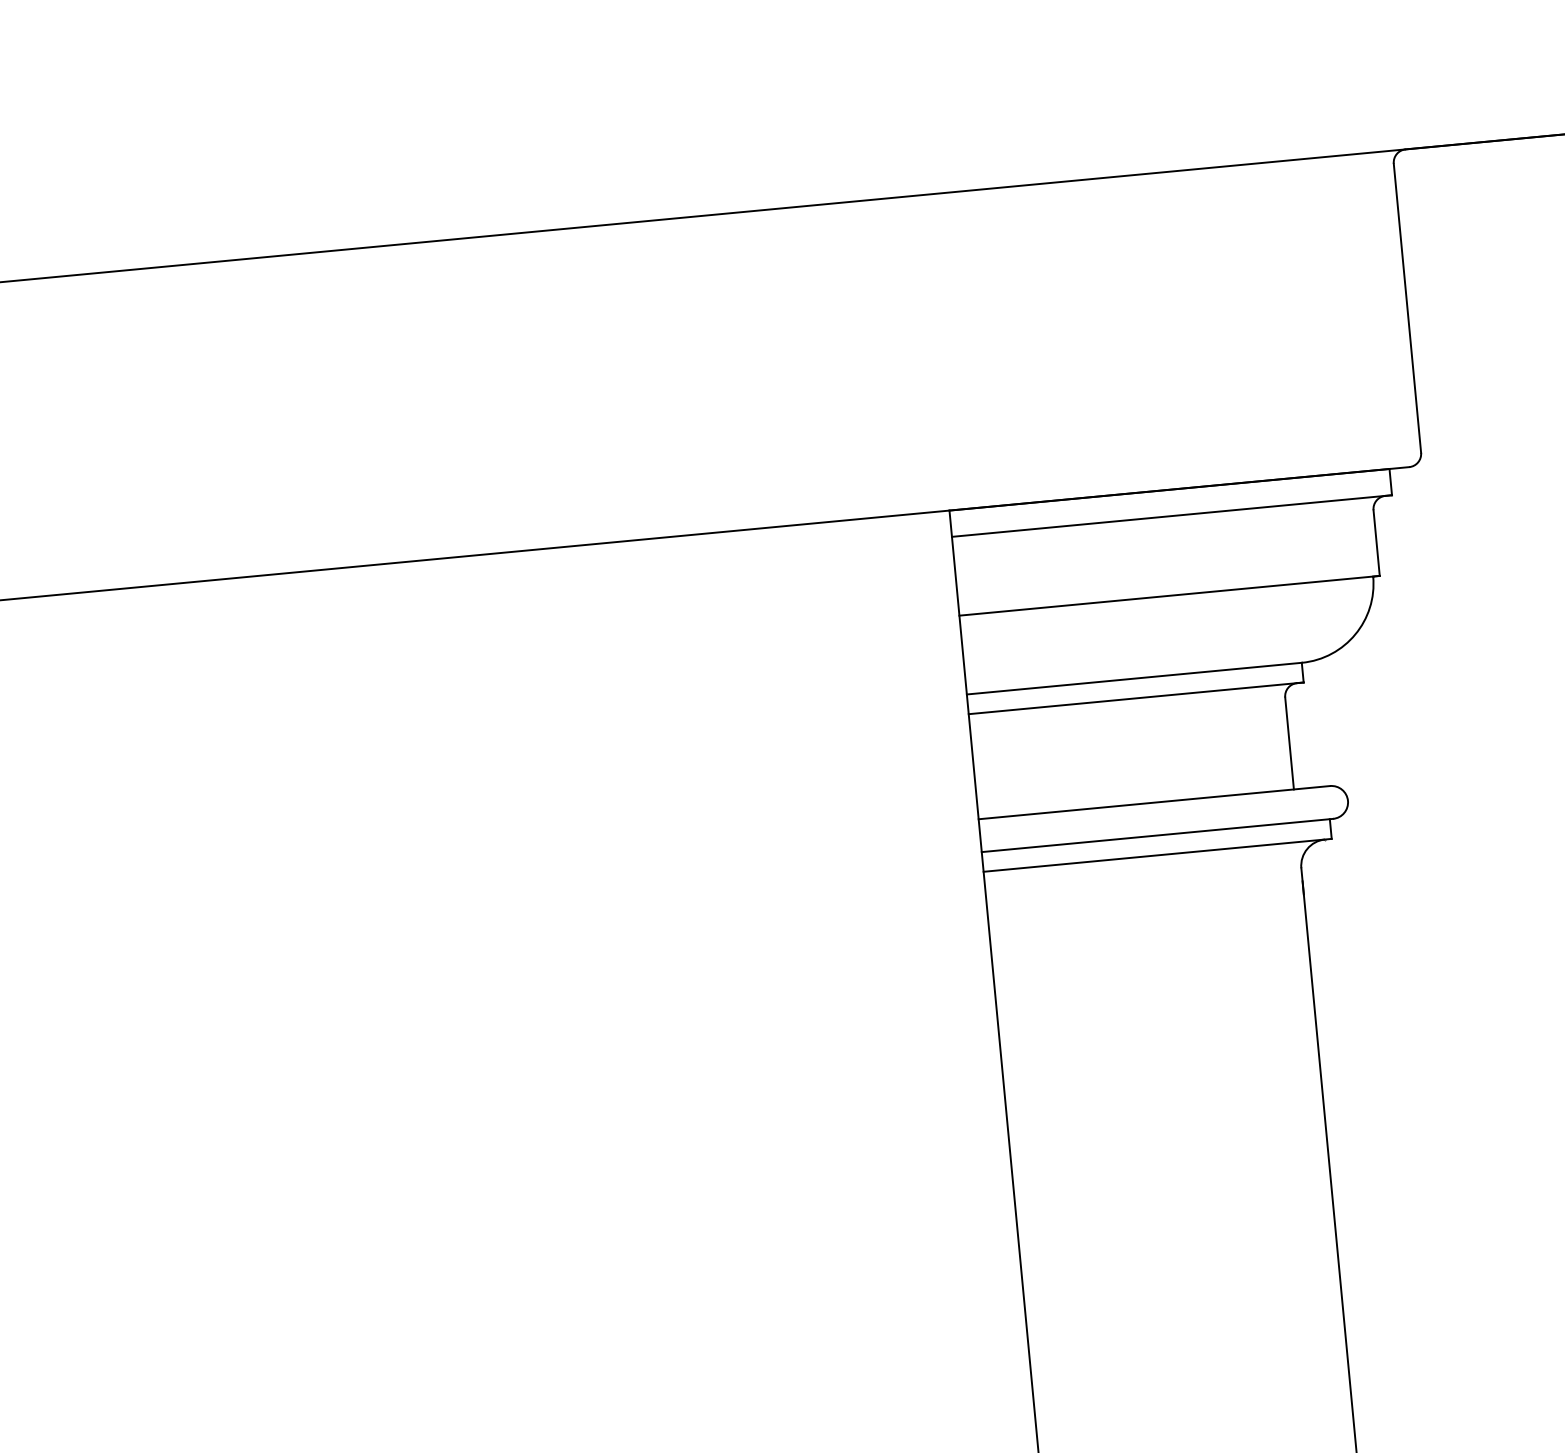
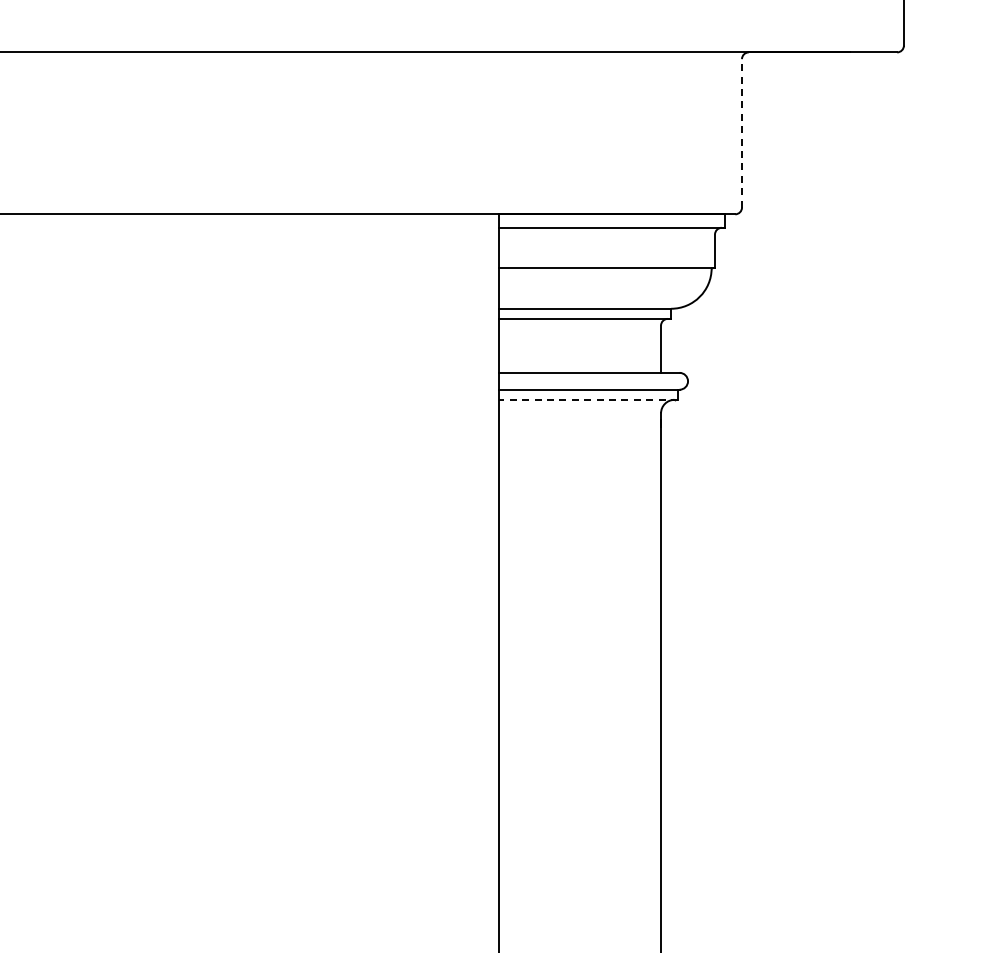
line: (1408, 306) -> (742, 132), solid -> dashed
line: (1157, 854) -> (588, 399), solid -> dashed

